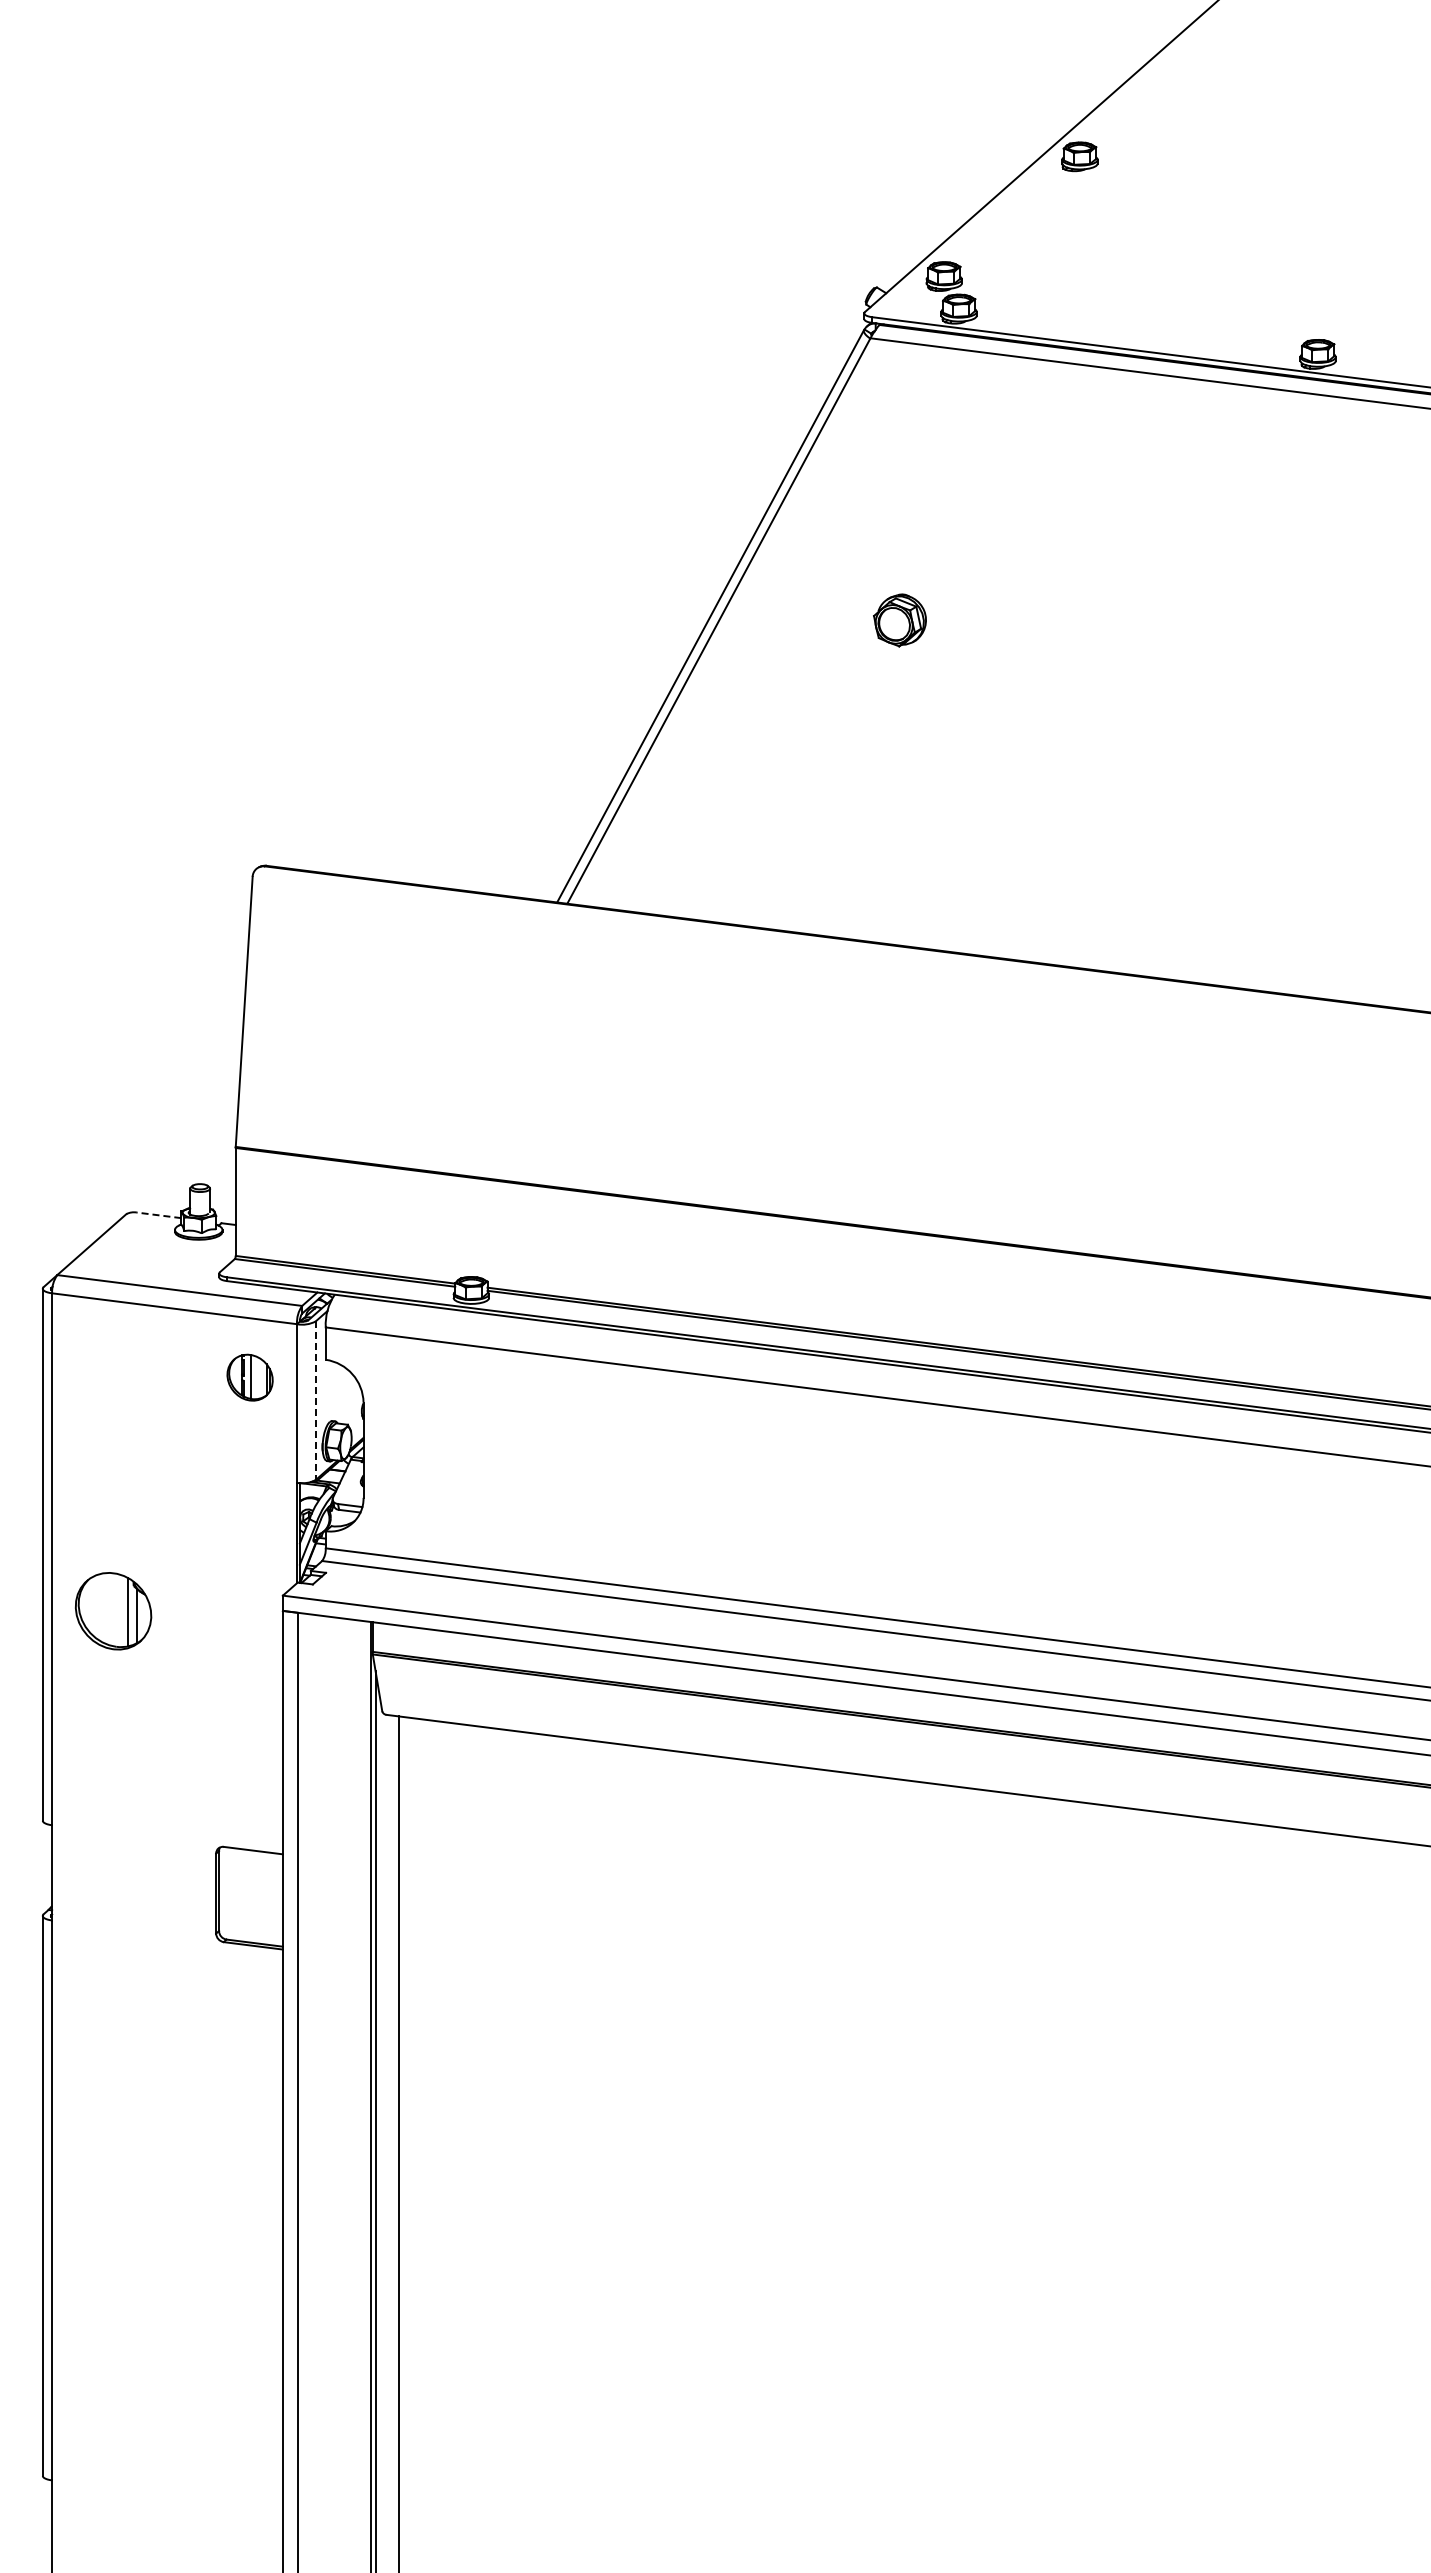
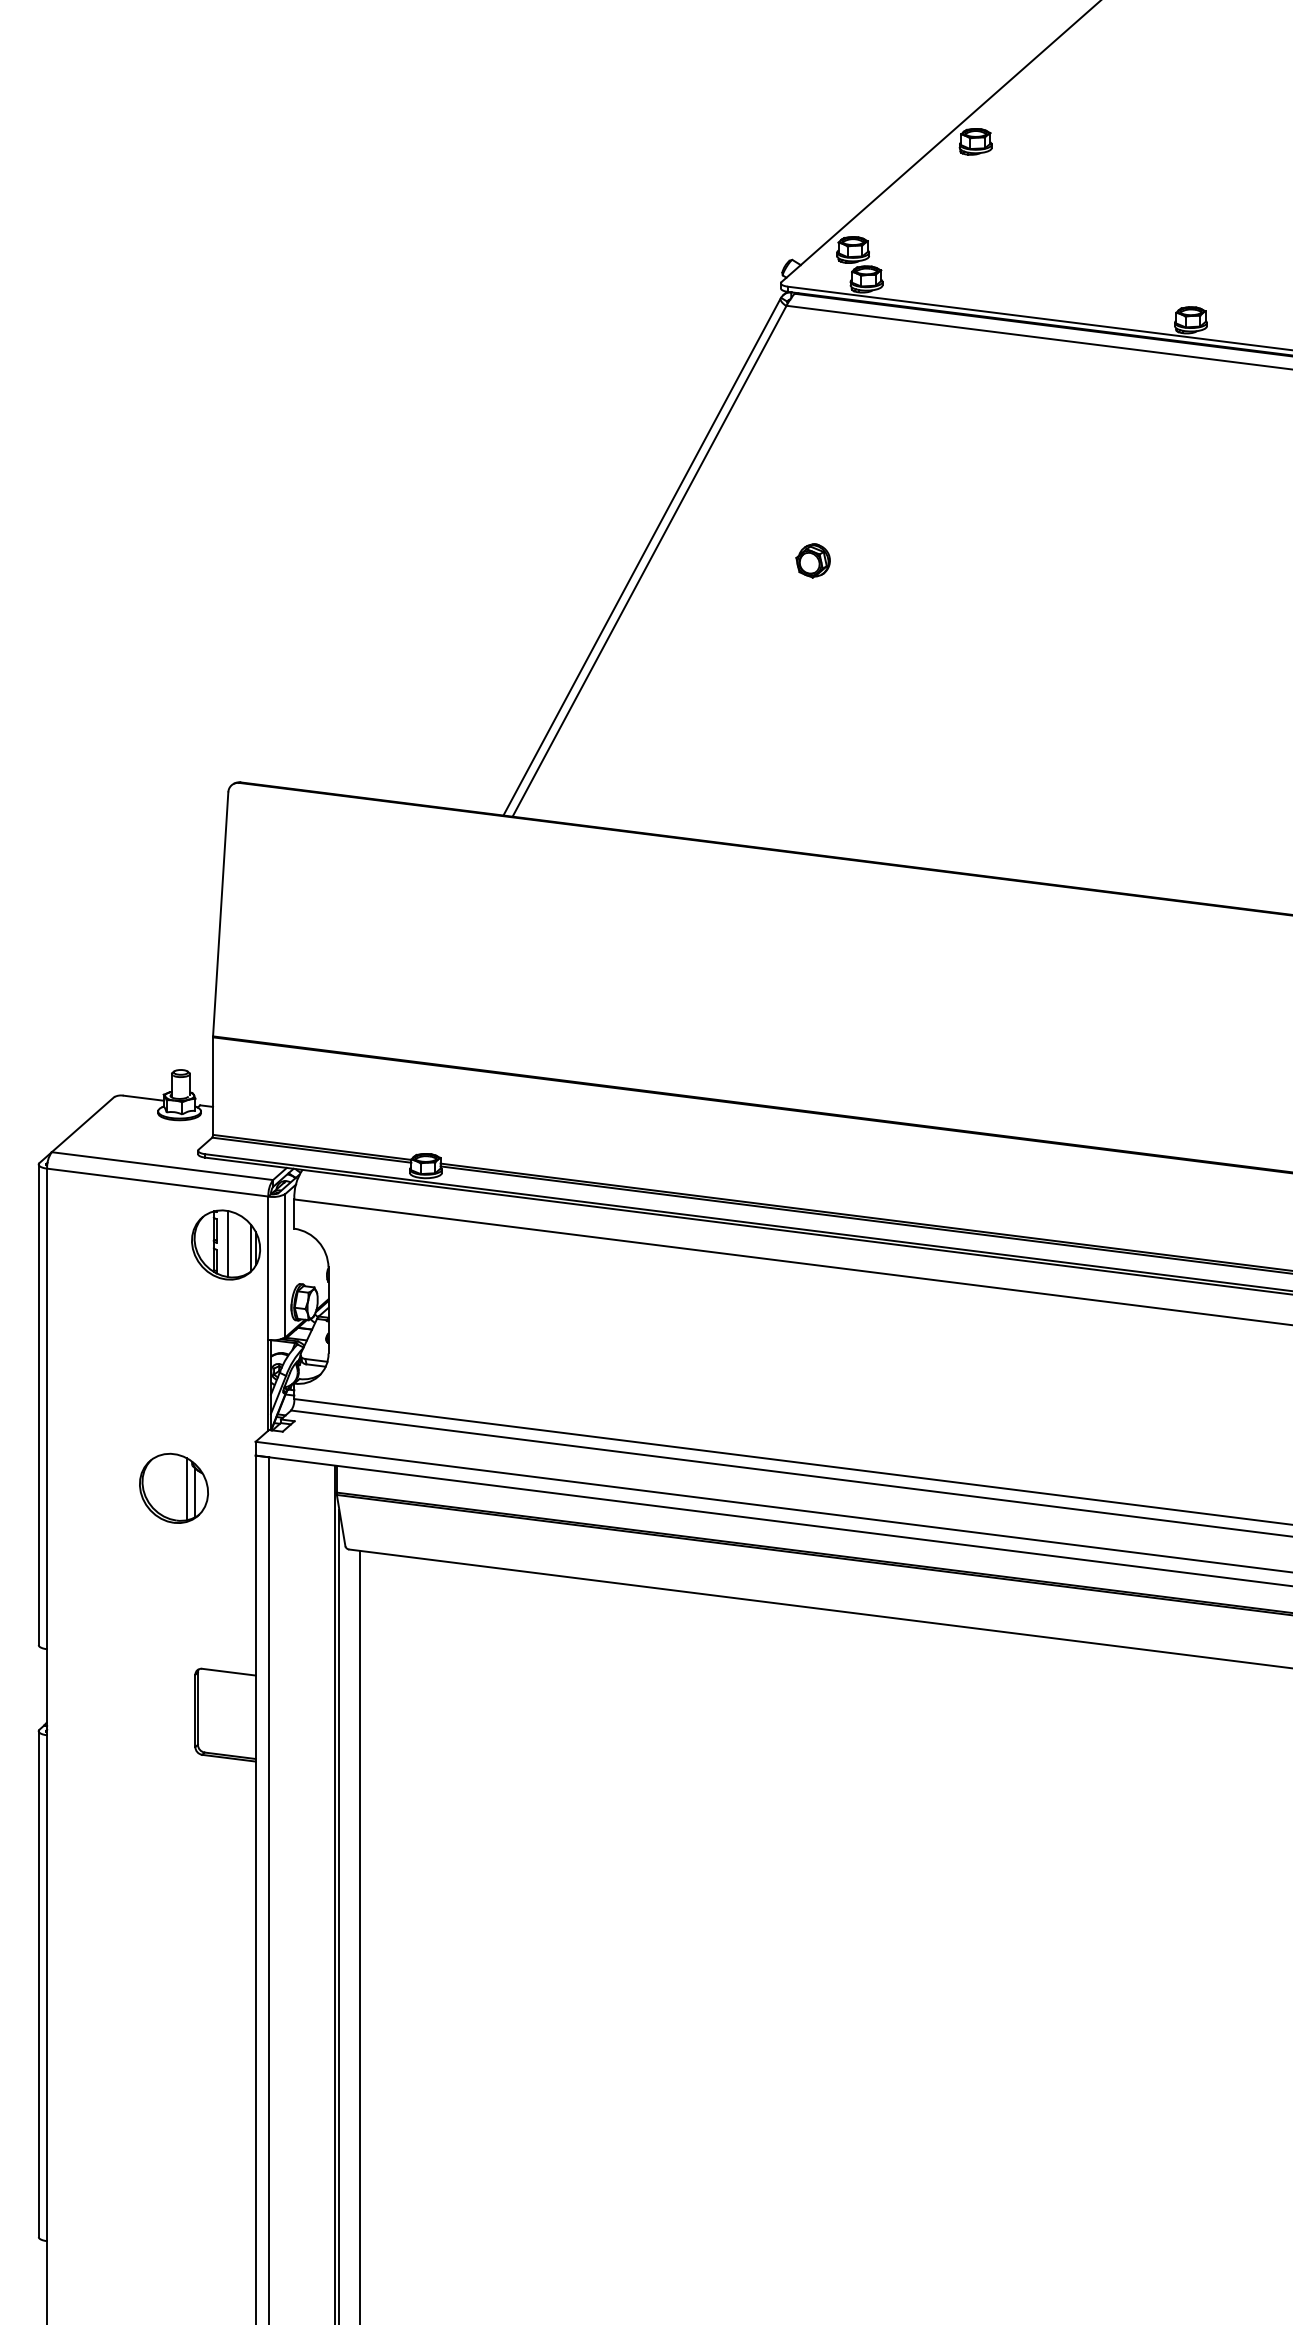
part: (899, 620) -> (812, 560), size x0.71
line: (158, 1215) -> (143, 1098), dashed -> solid
part: (249, 1377) -> (225, 1244), size x1.67
line: (315, 1401) -> (285, 1266), dashed -> solid
part: (113, 1611) -> (173, 1488), moved

